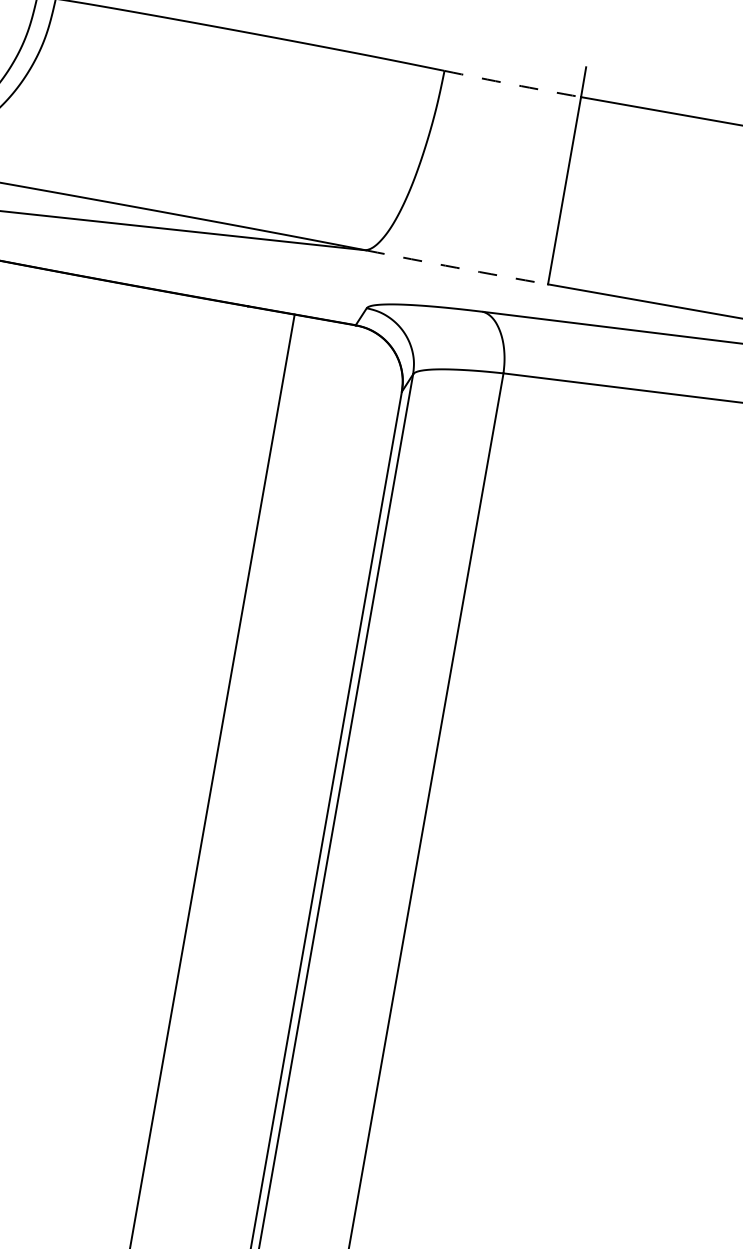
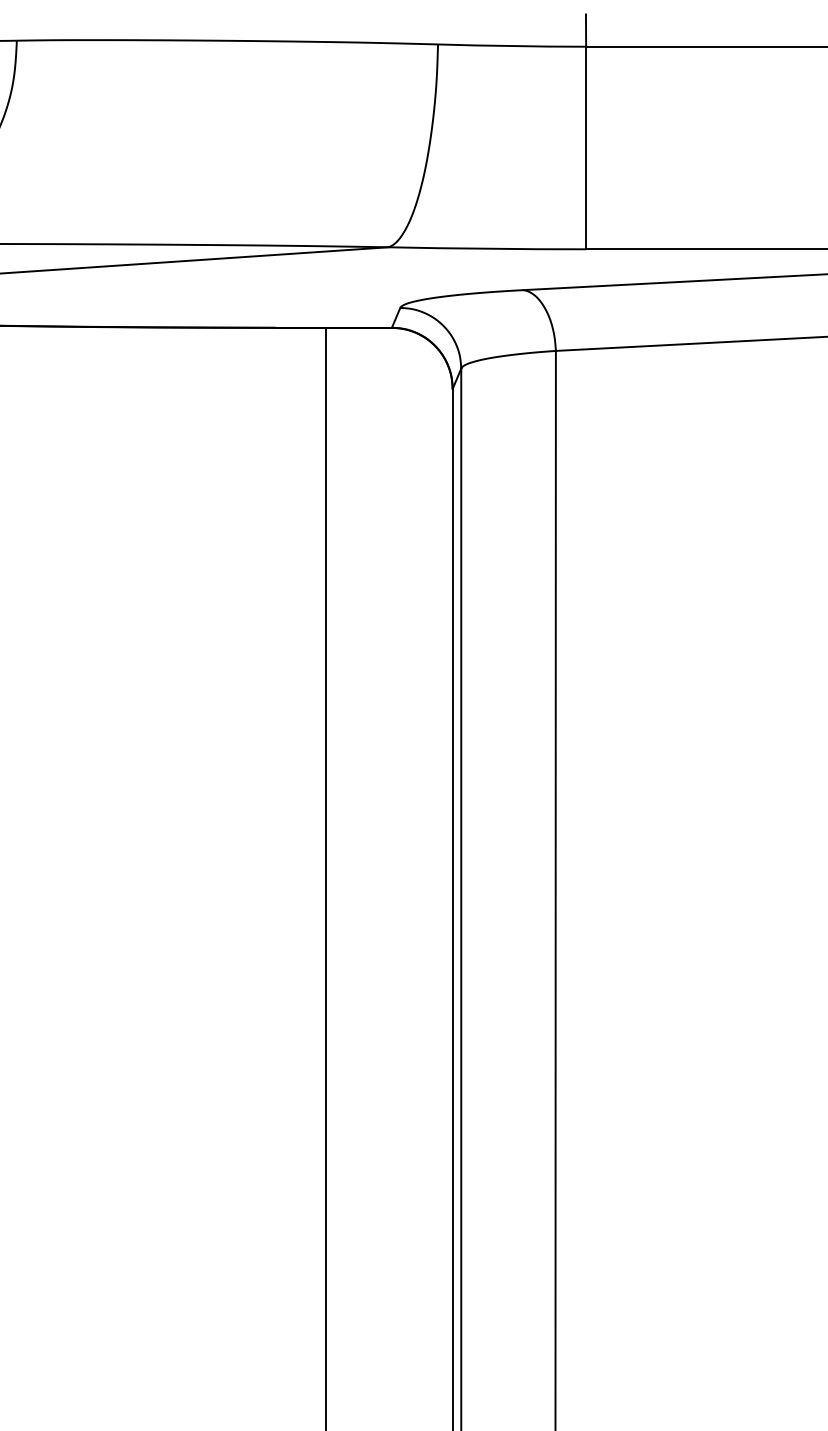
arc: (513, 84) -> (512, 46), dashed -> solid
arc: (457, 267) -> (487, 248), dashed -> solid

